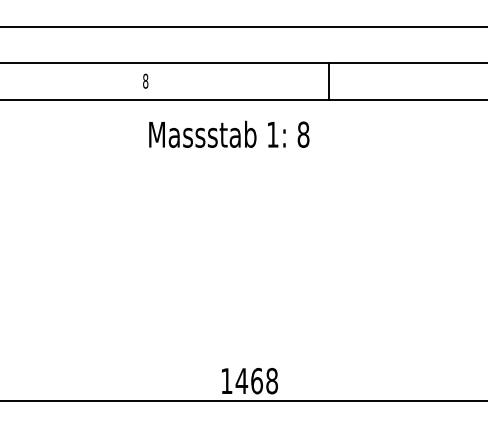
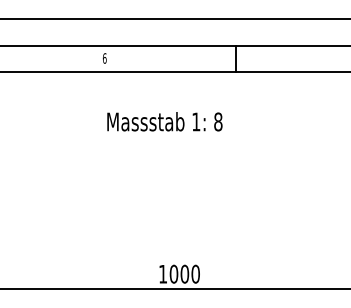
text: (145, 81) -> (104, 58), 8 -> 6
text: (228, 134) -> (164, 121), moved
text: (256, 380) -> (184, 273), 1468 -> 1000

